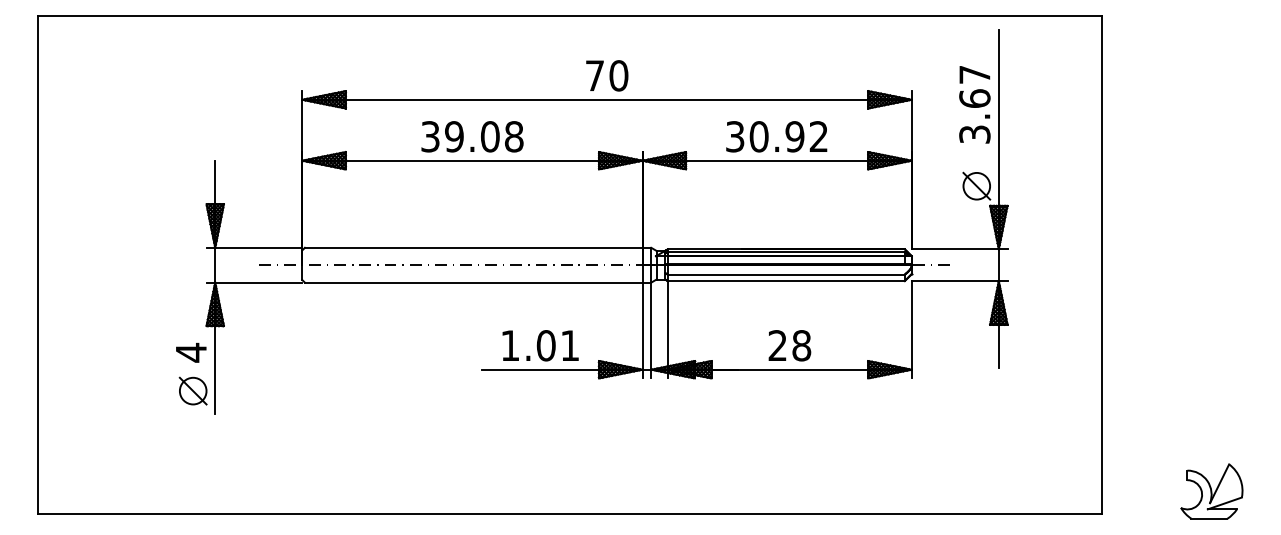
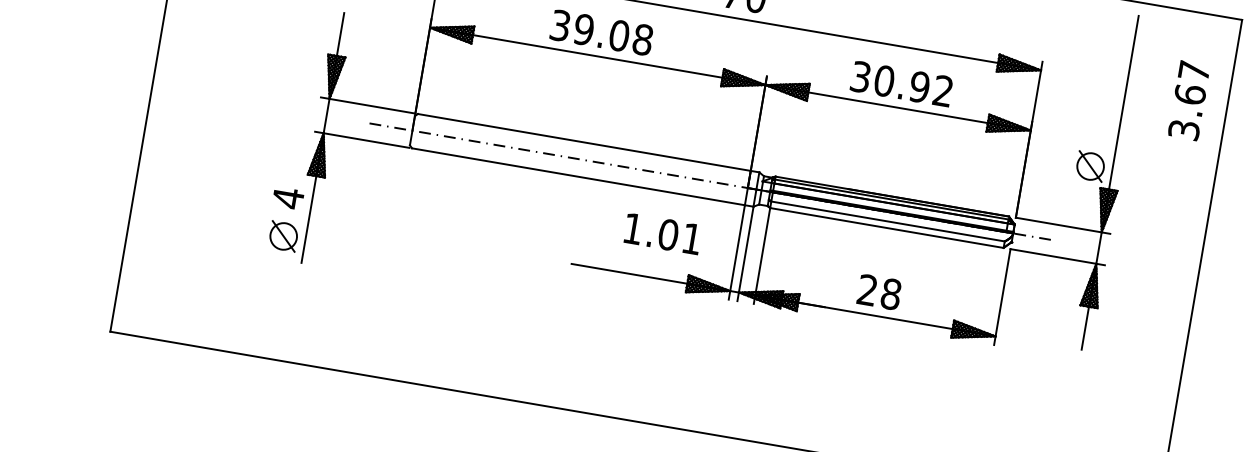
text: (974, 104) -> (1188, 100), moved
text: (540, 345) -> (662, 233), moved

